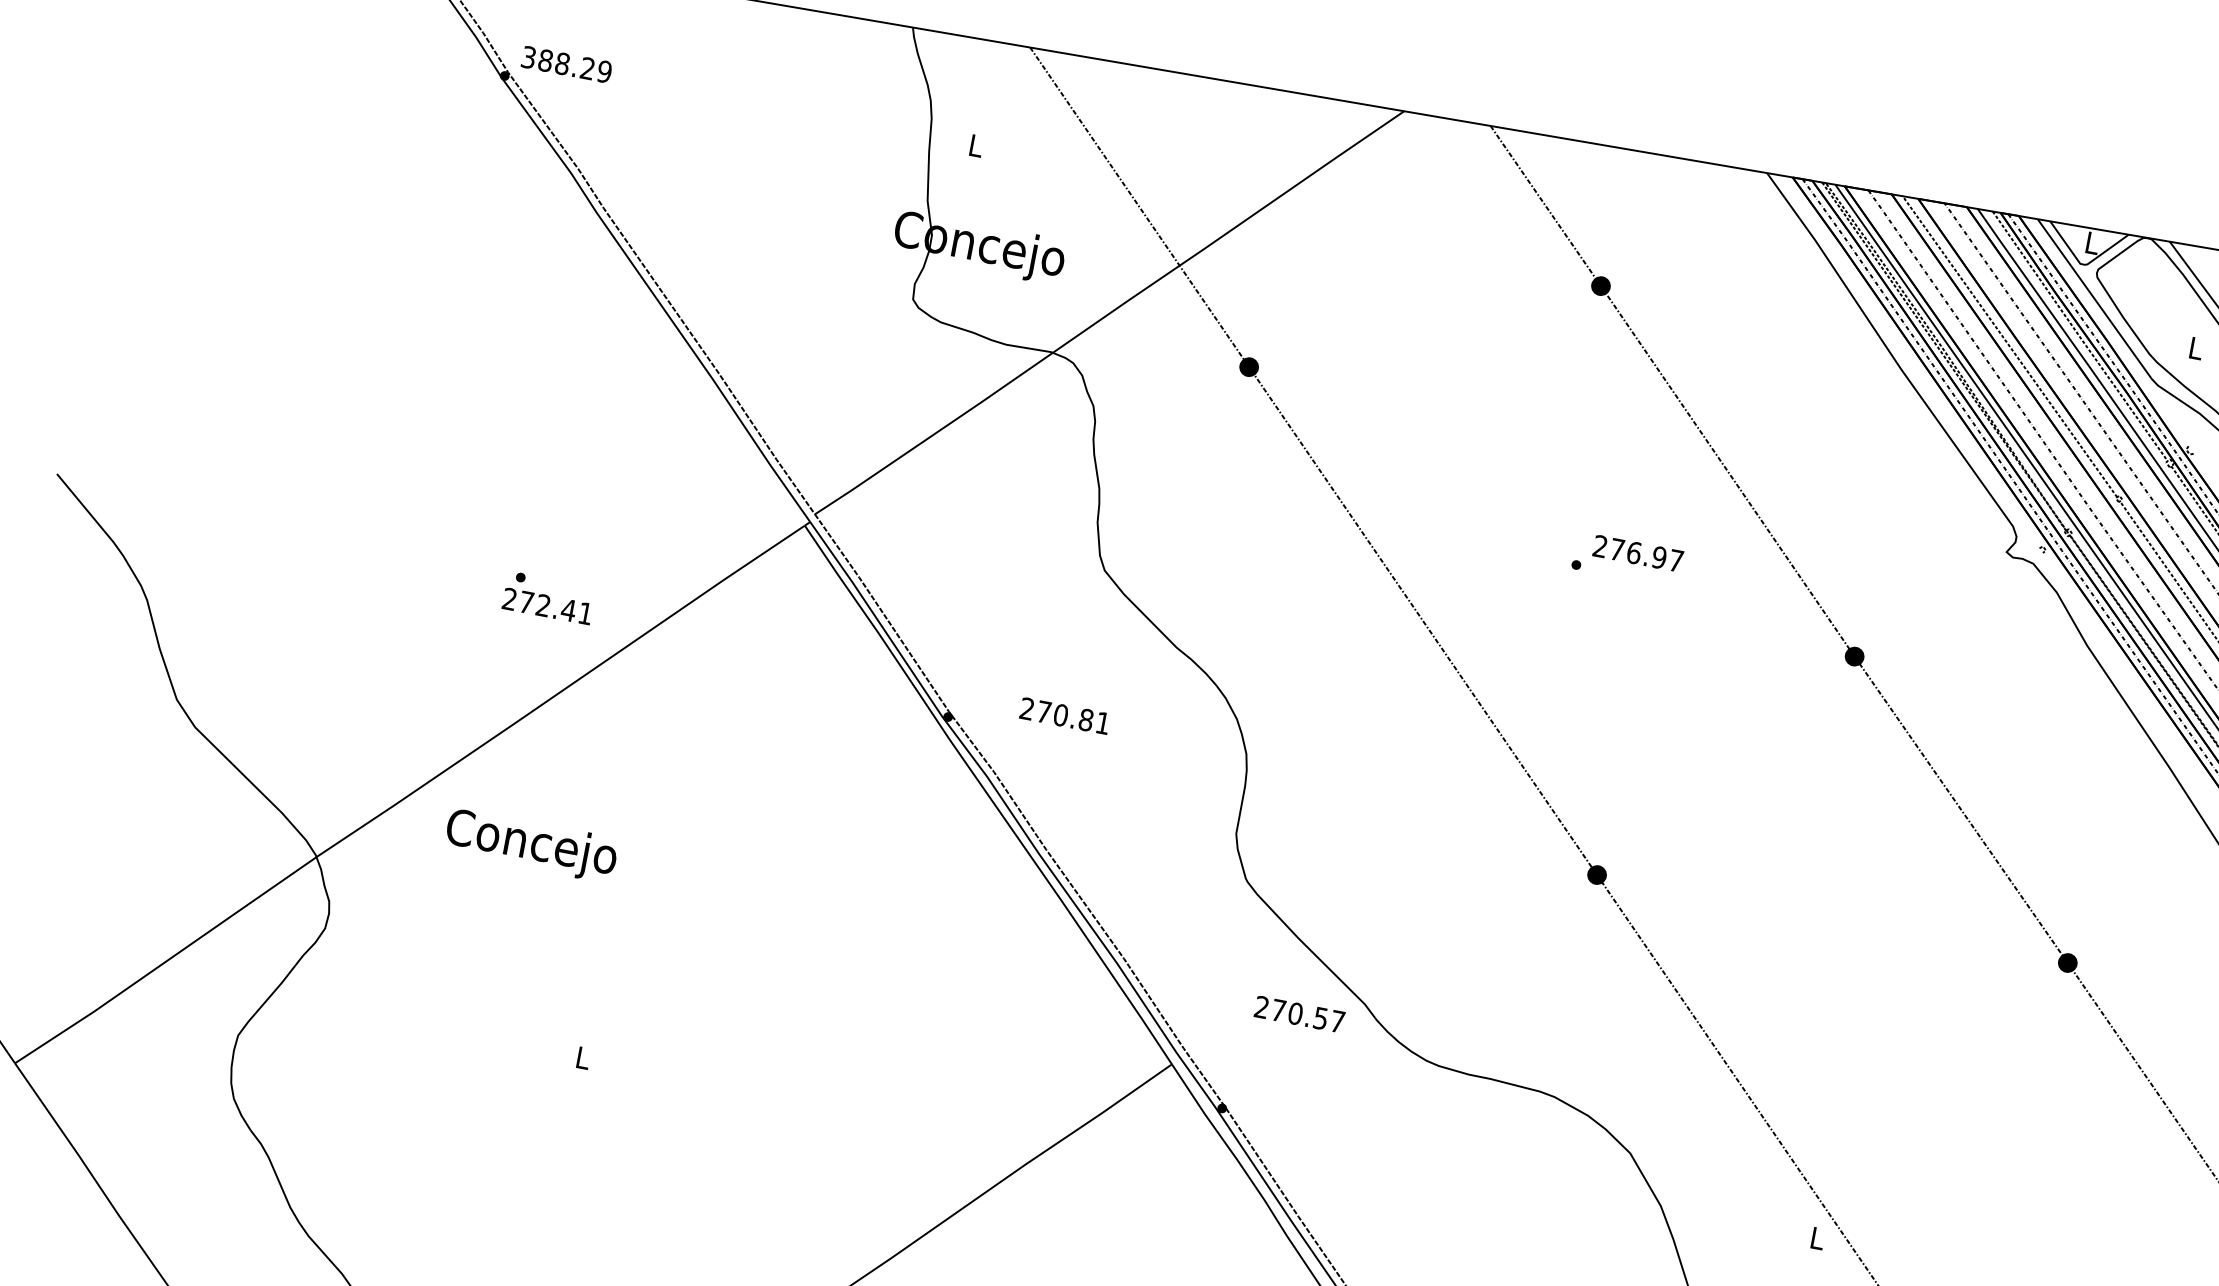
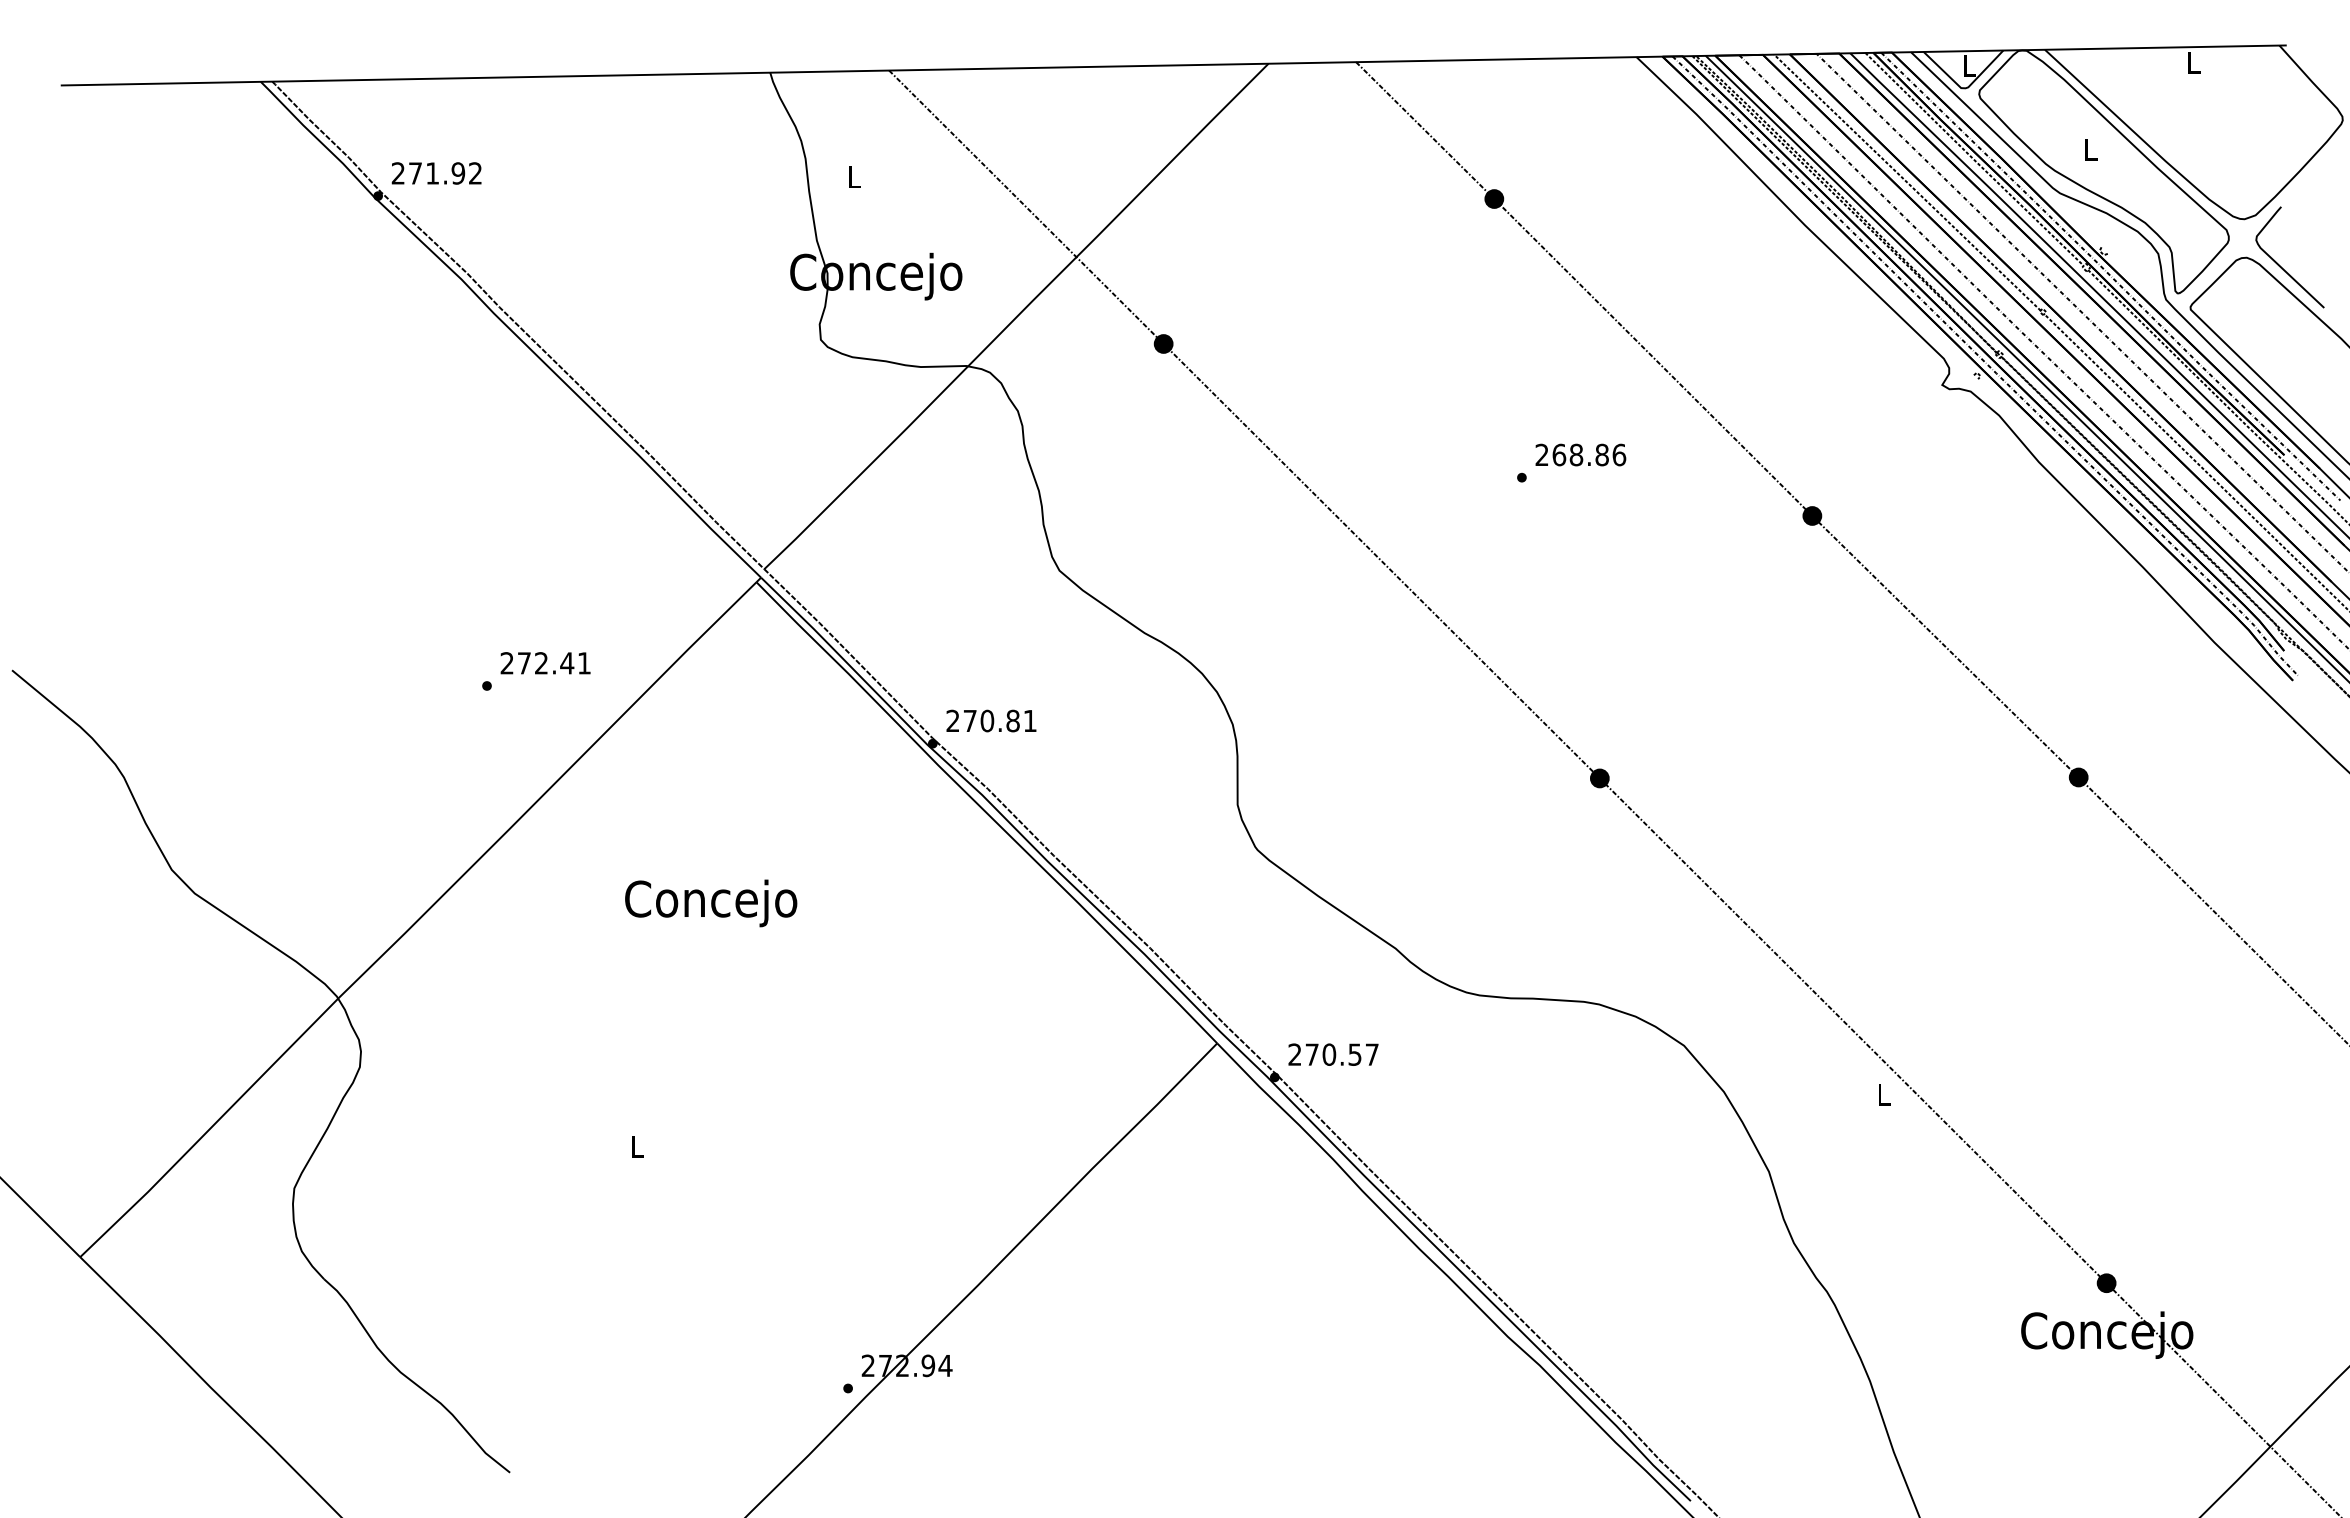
text: (566, 64) -> (436, 173), 388.29 -> 271.92
text: (1647, 554) -> (1589, 454), 276.97 -> 268.86
text: (547, 606) -> (545, 663), moved
text: (1065, 715) -> (991, 720), moved
text: (531, 845) -> (711, 903), moved
text: (1299, 1014) -> (1333, 1054), moved

